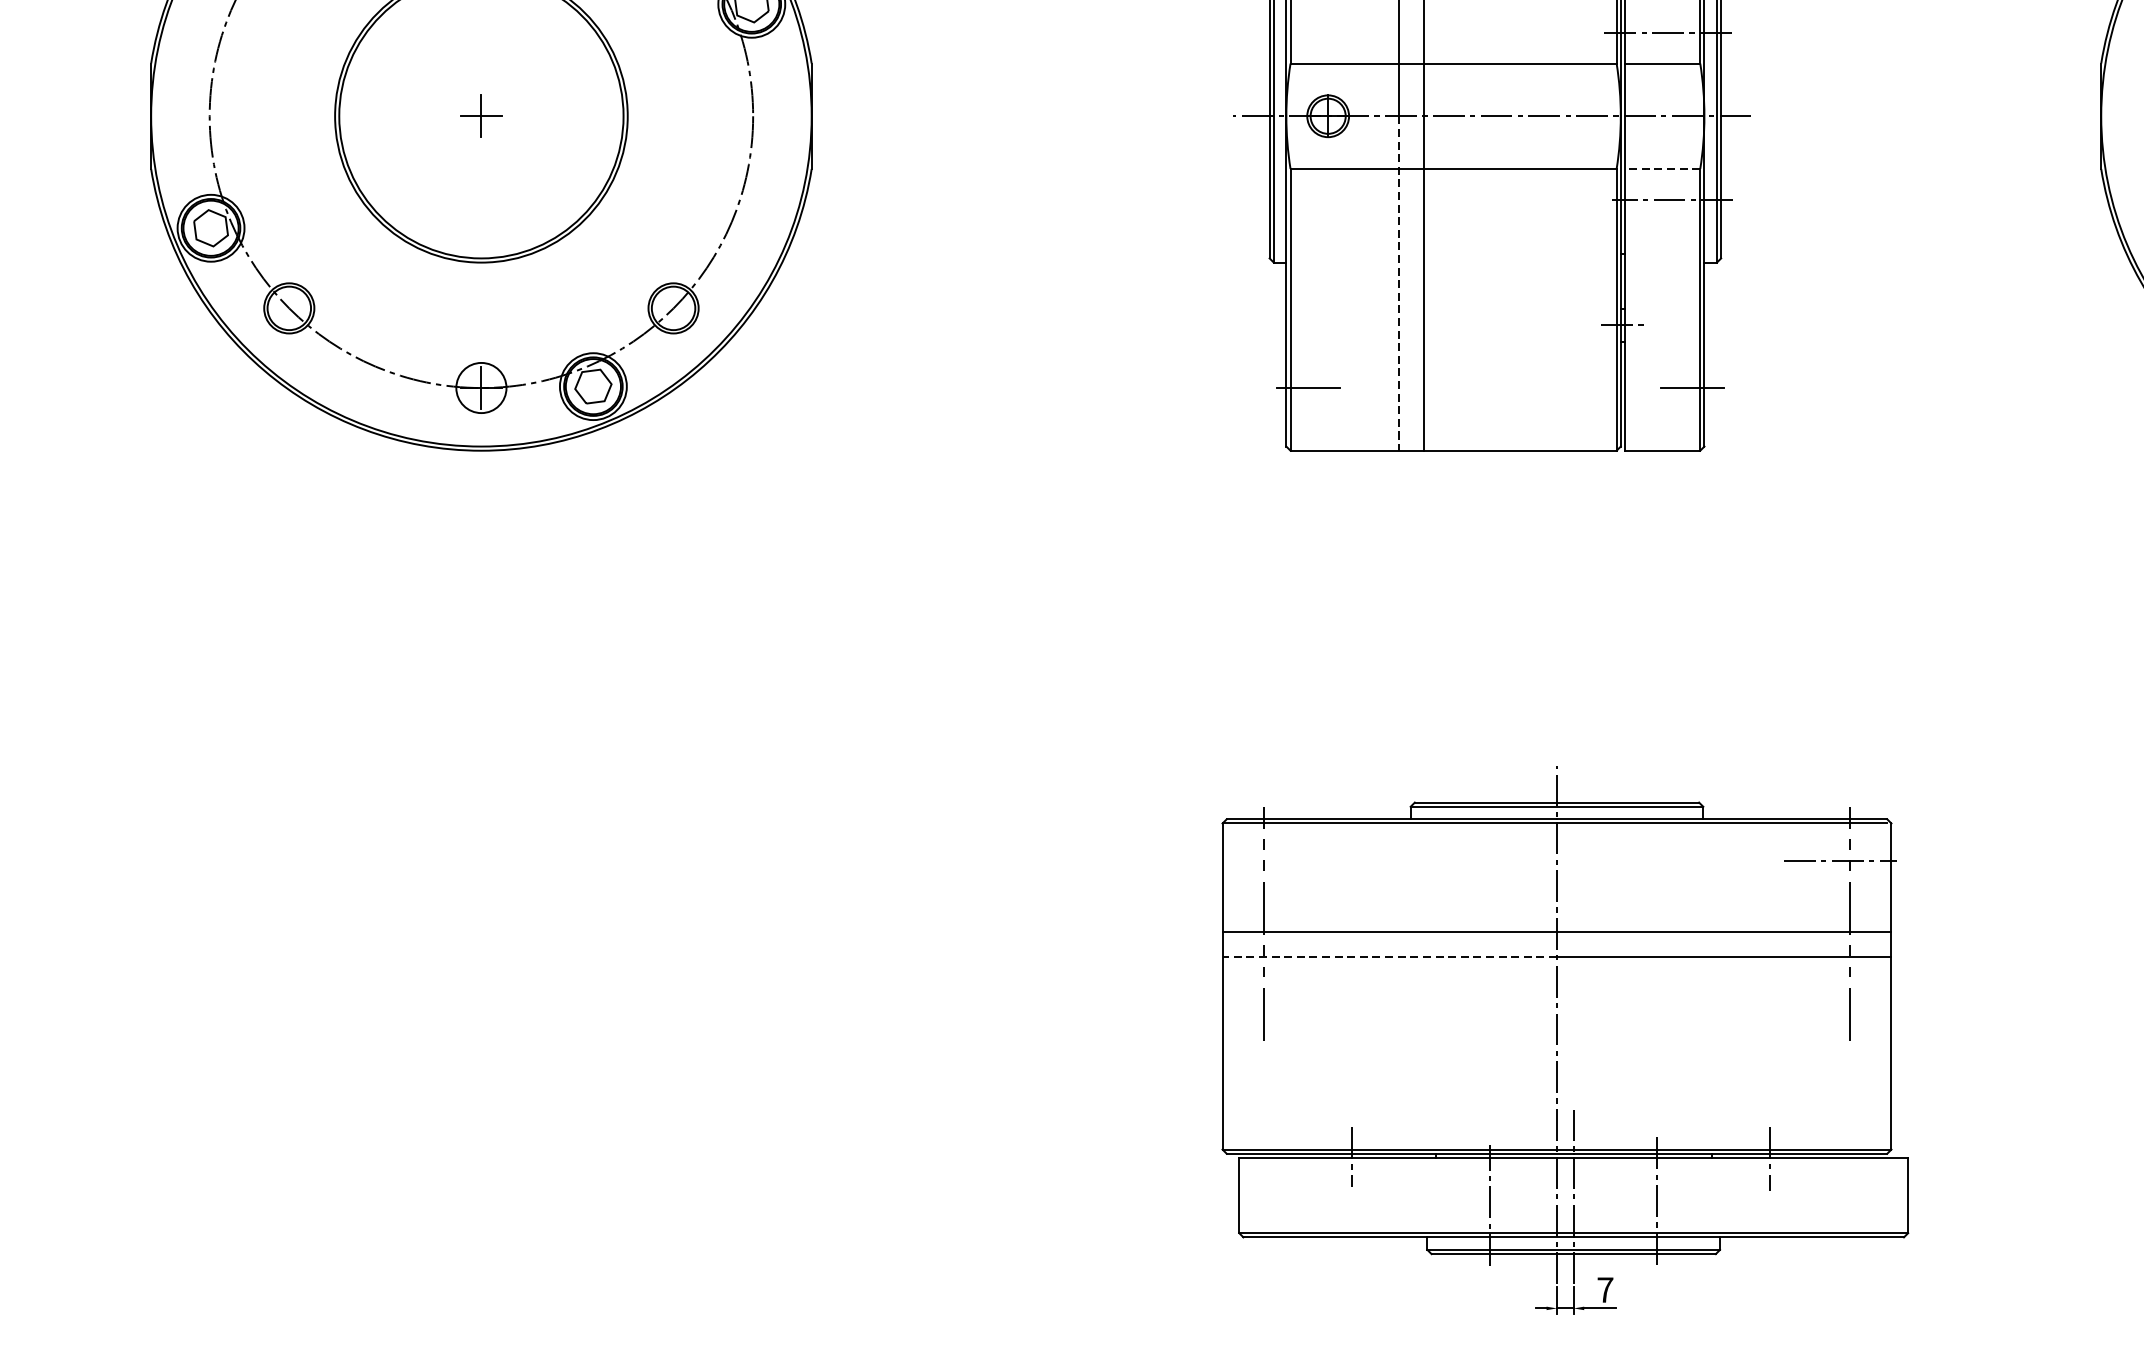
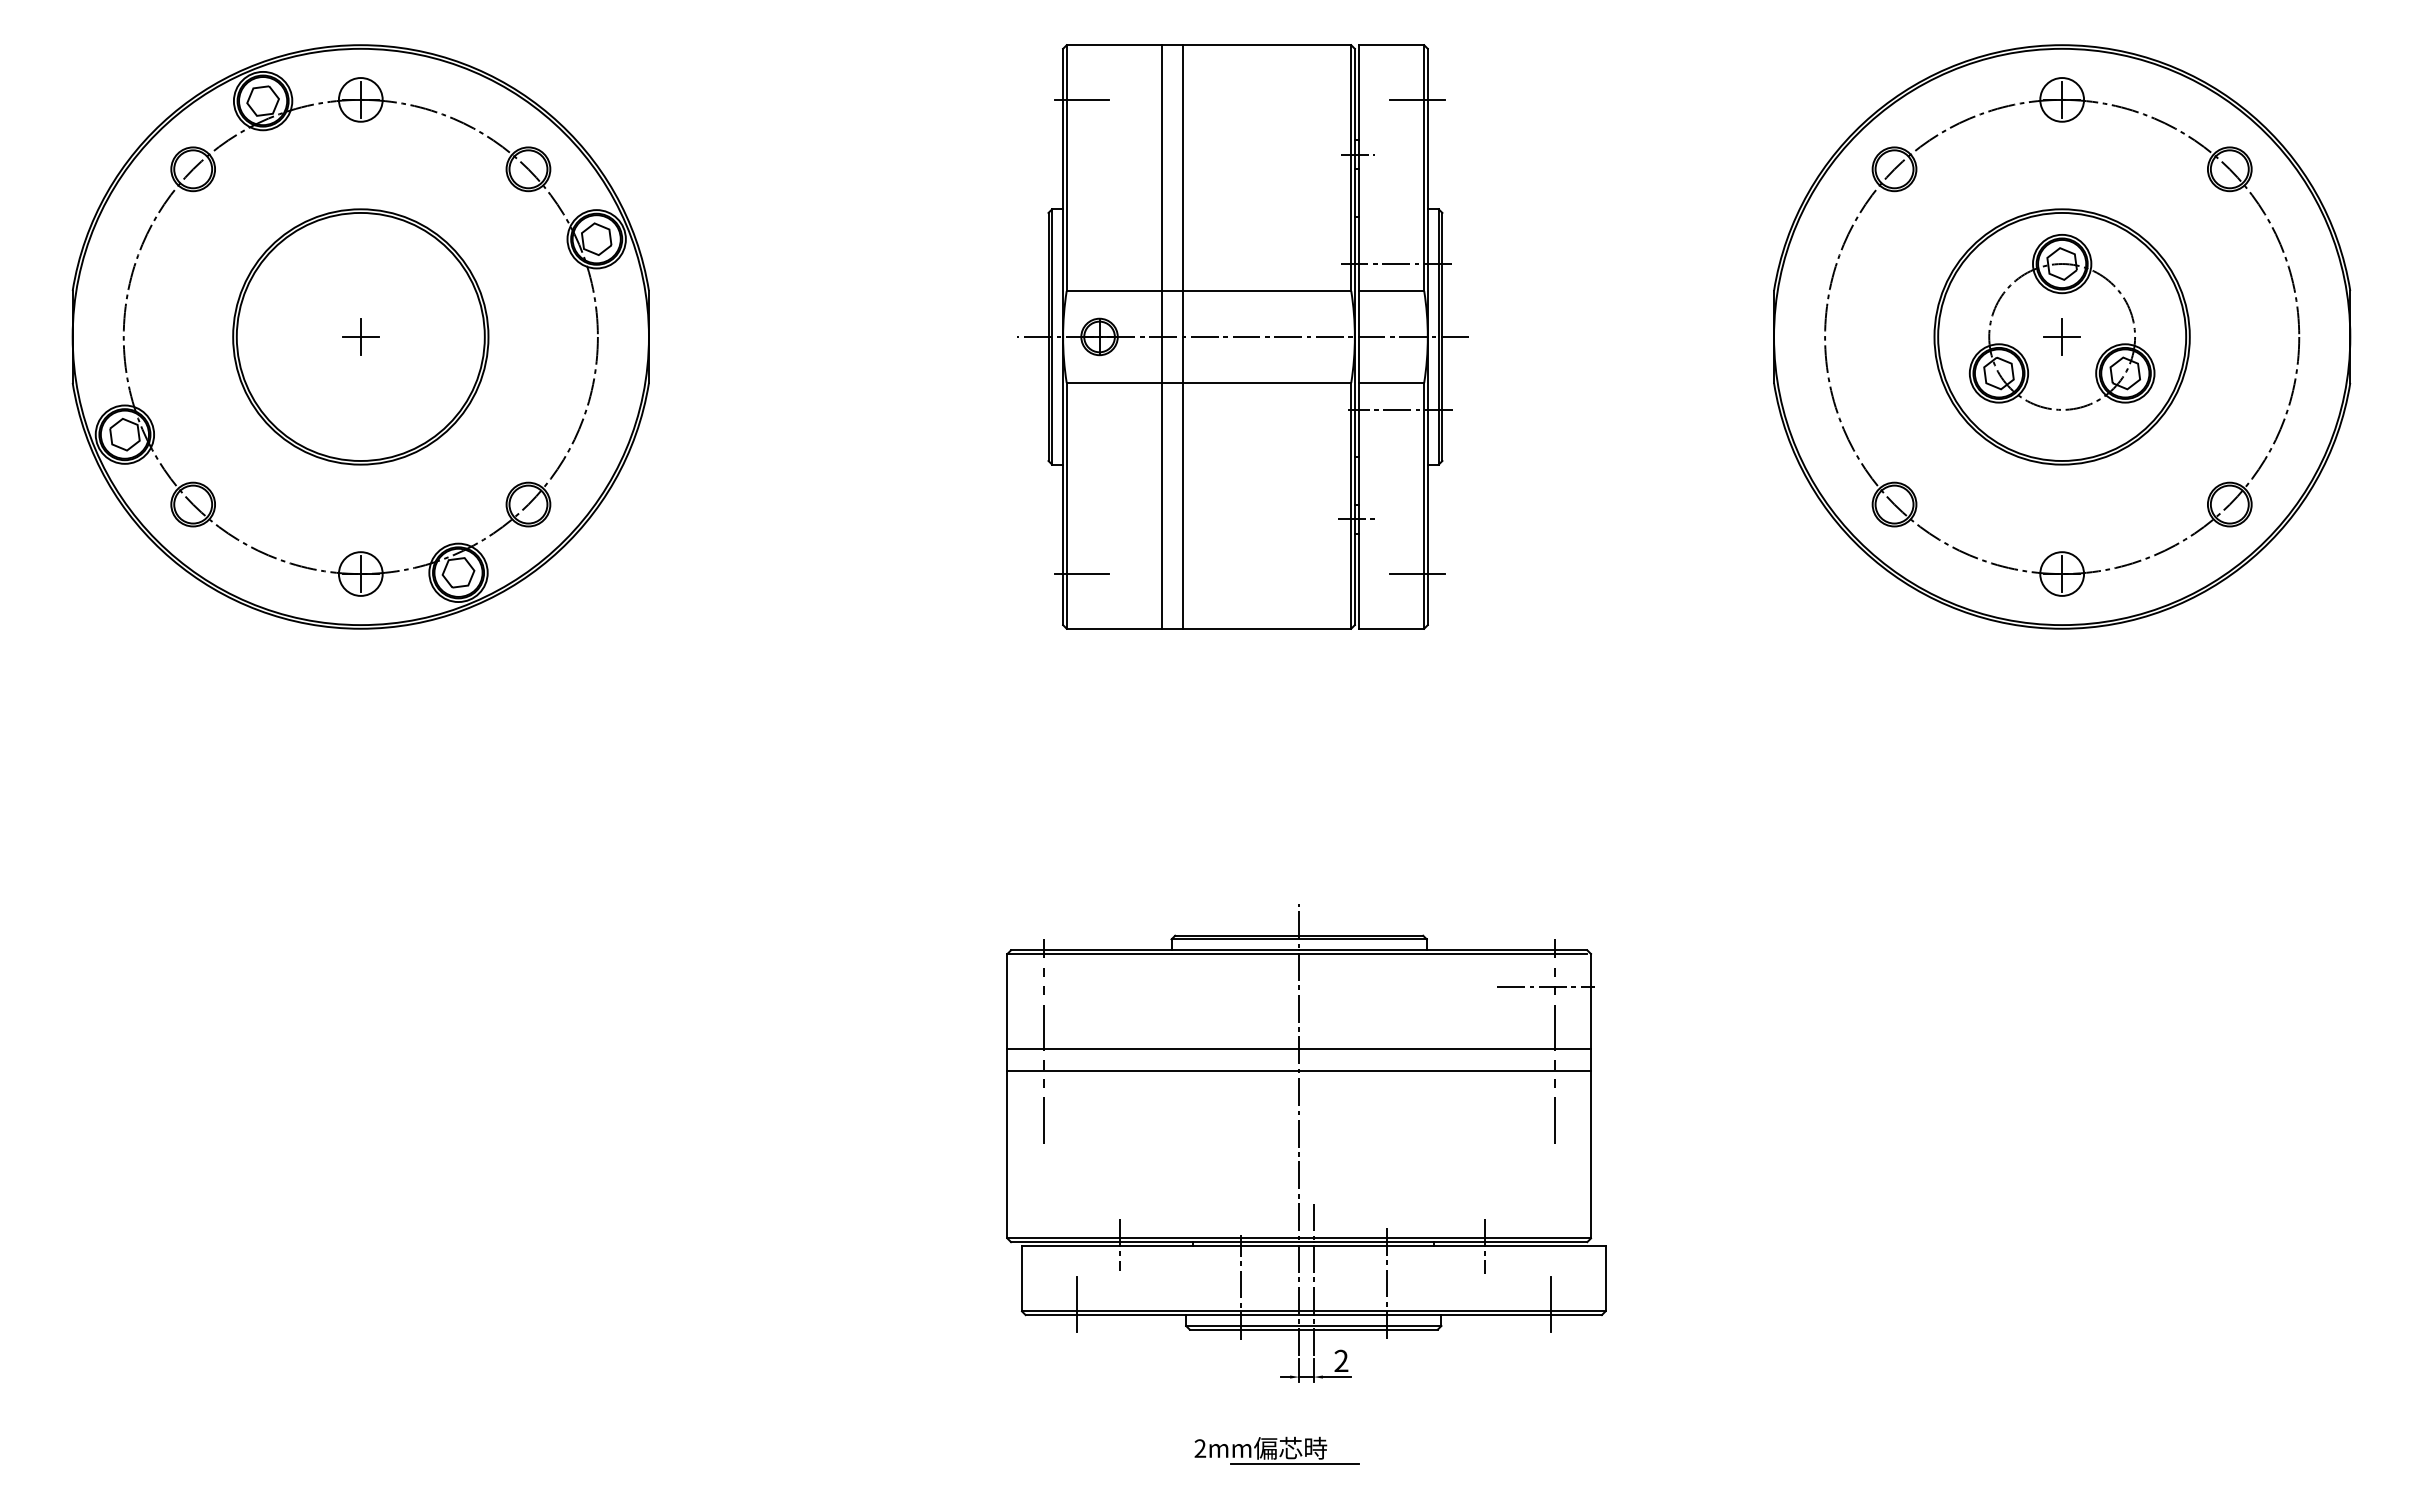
line: (1662, 168) -> (1391, 382), dashed -> solid
line: (1399, 283) -> (1161, 482), dashed -> solid
line: (1389, 957) -> (1153, 1070), dashed -> solid
line: (1301, 1224) -> (1076, 1303), added
line: (1845, 1224) -> (1550, 1303), added
text: (1605, 1289) -> (1341, 1360), 7 -> 2

